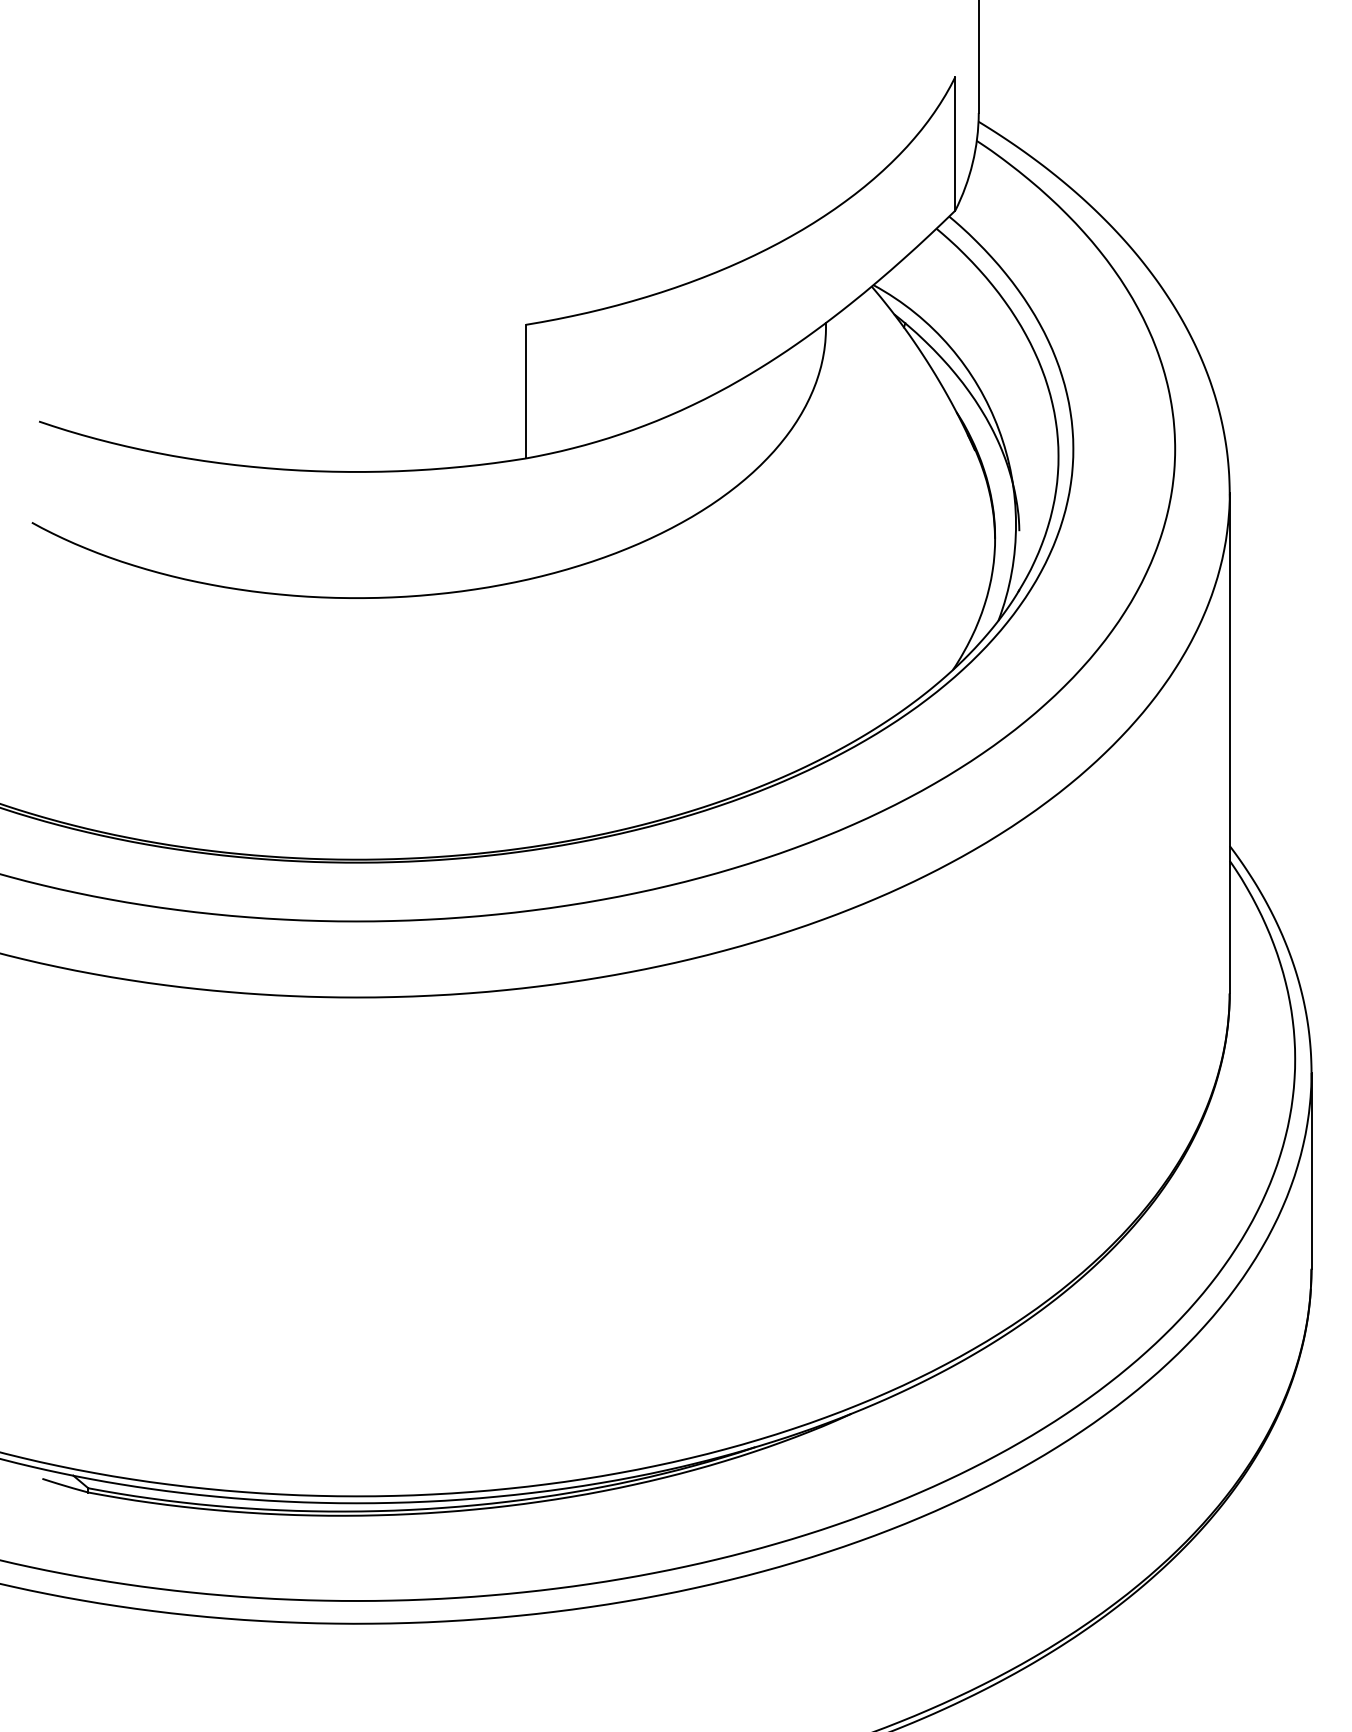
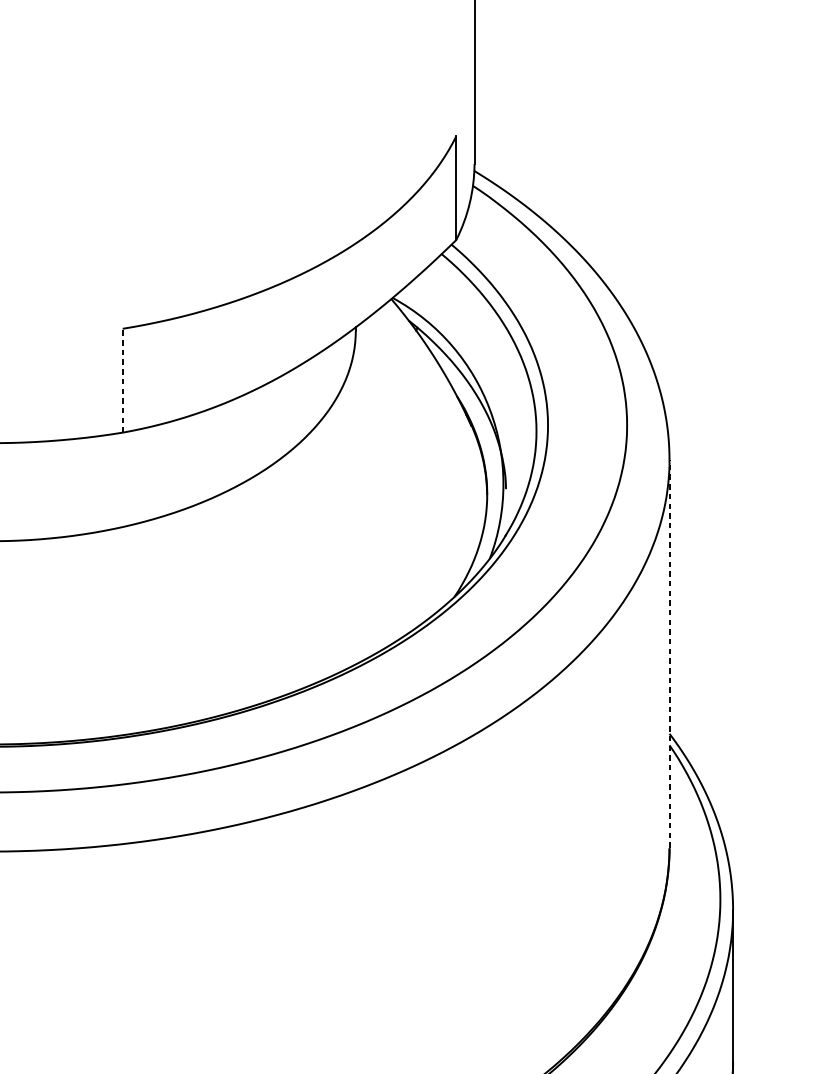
line: (526, 391) -> (123, 380), solid -> dashed
line: (1229, 743) -> (669, 654), solid -> dashed

